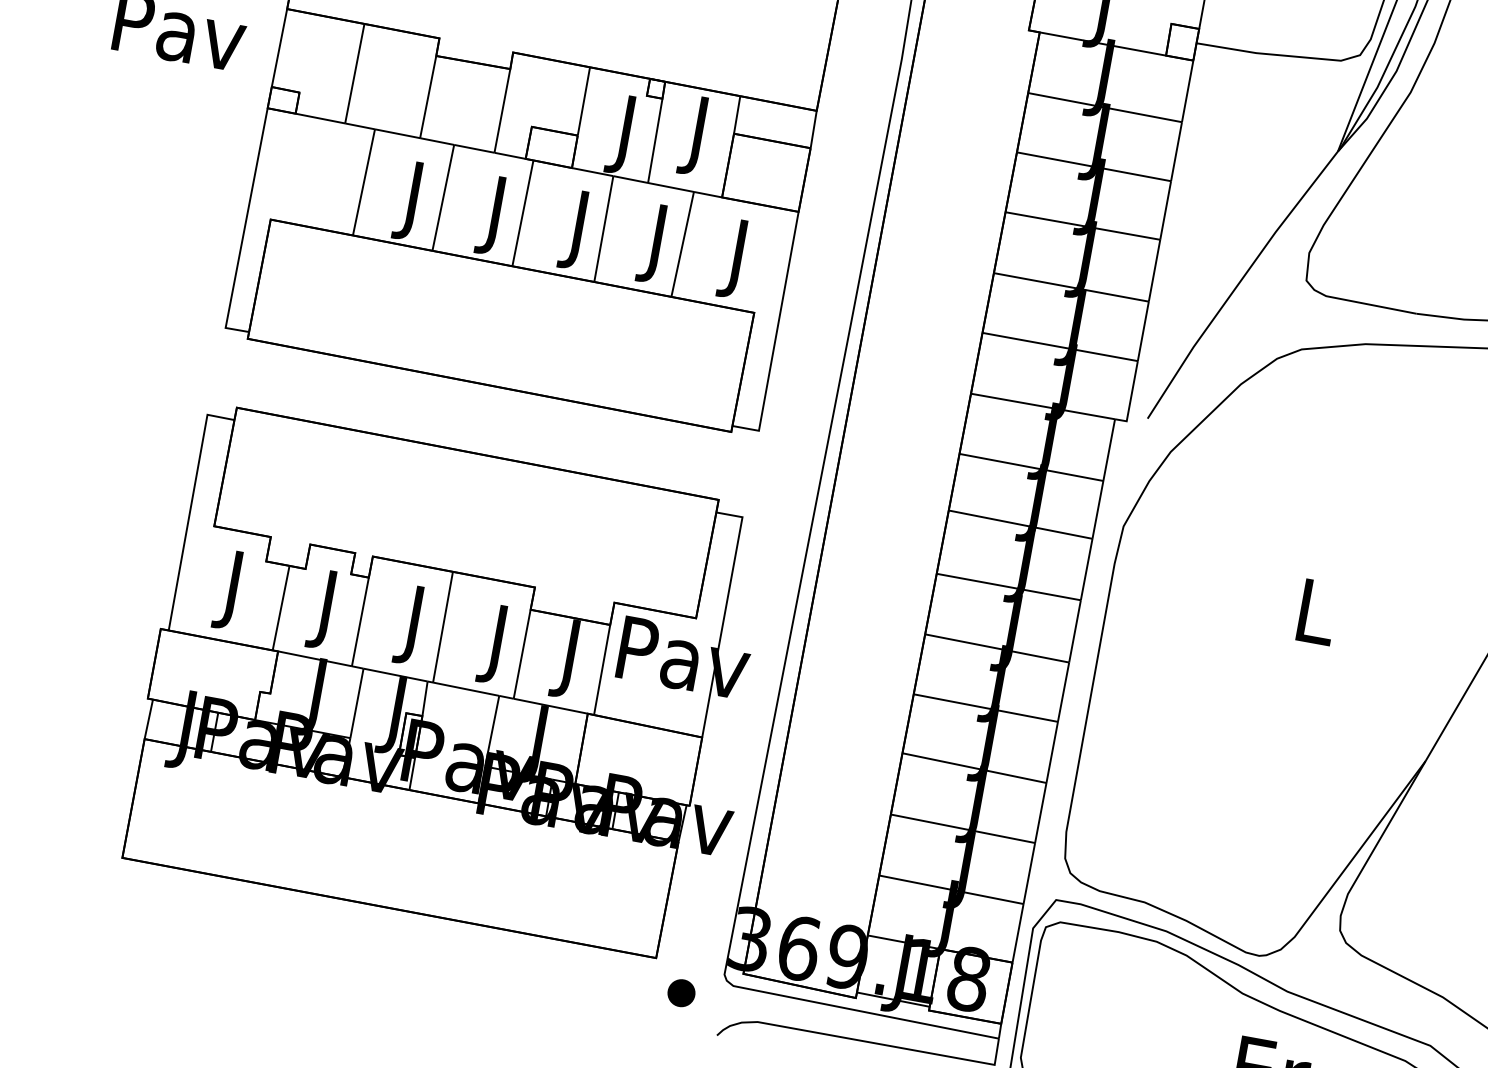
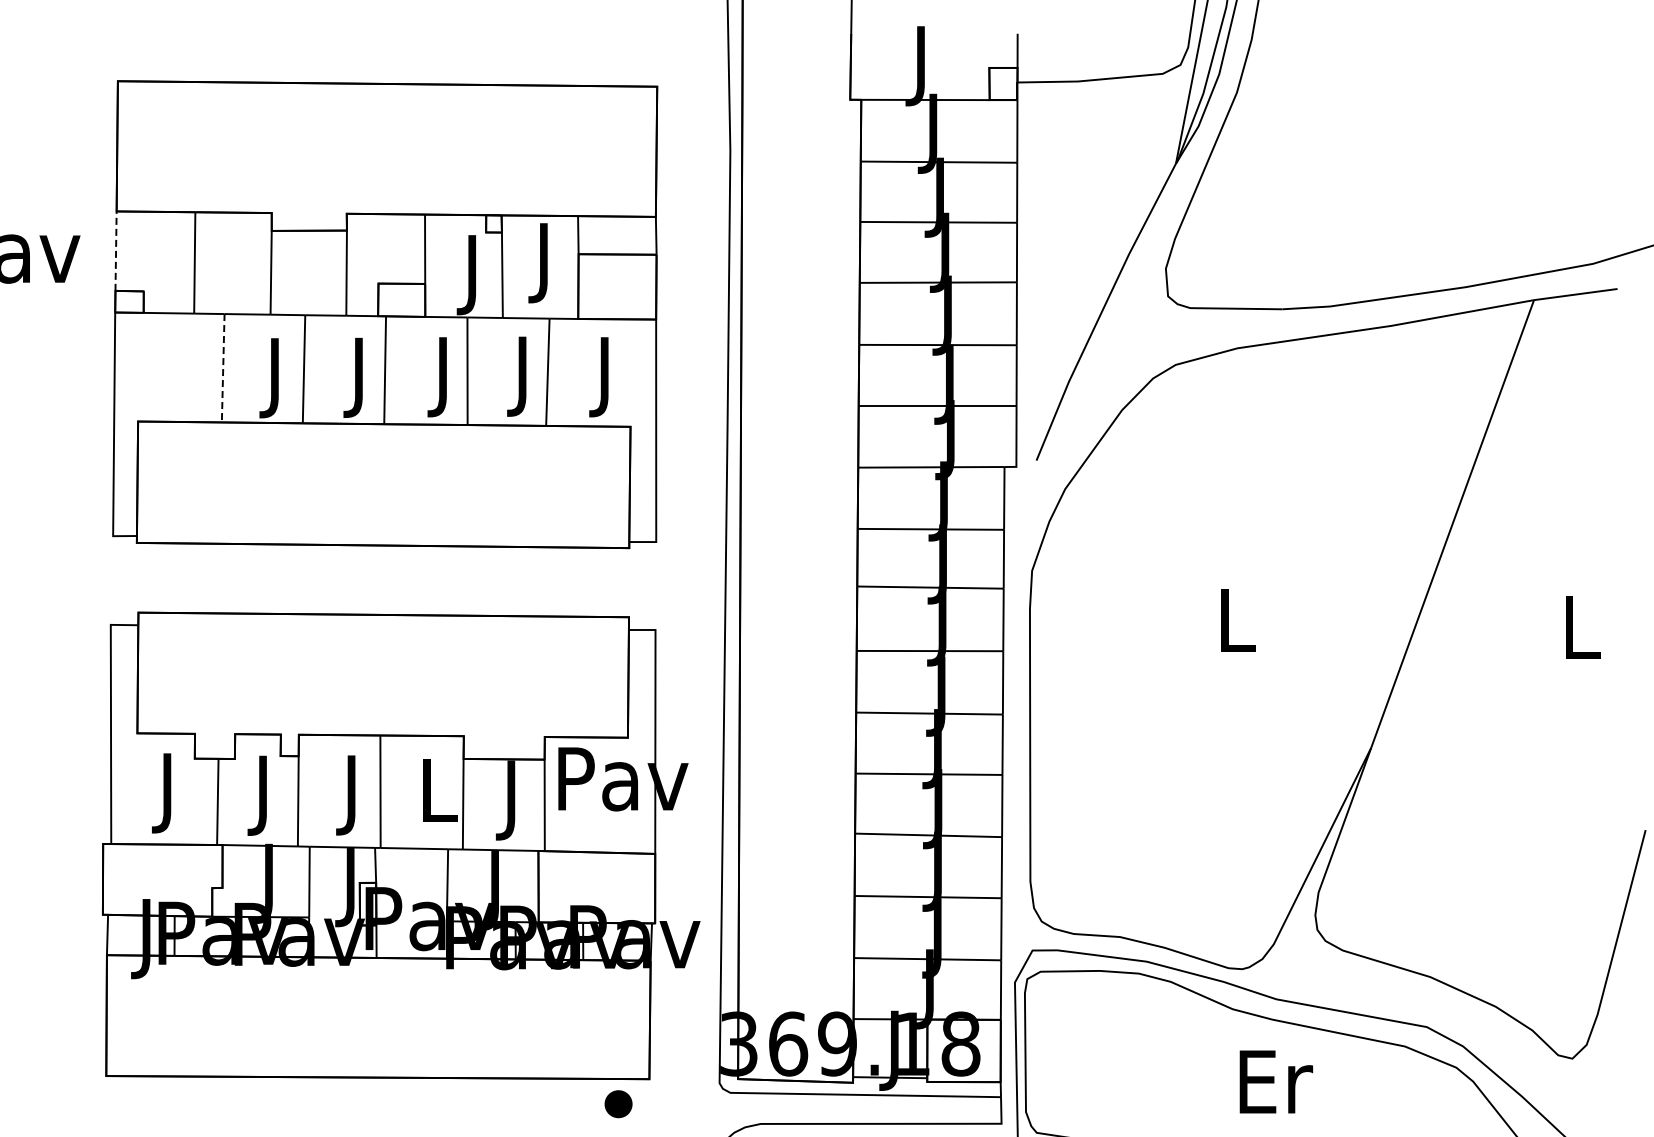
line: (279, 48) -> (116, 251), solid -> dashed
line: (364, 182) -> (223, 368), solid -> dashed
text: (499, 645) -> (439, 799), J -> L
part: (681, 993) -> (618, 1104), moved

